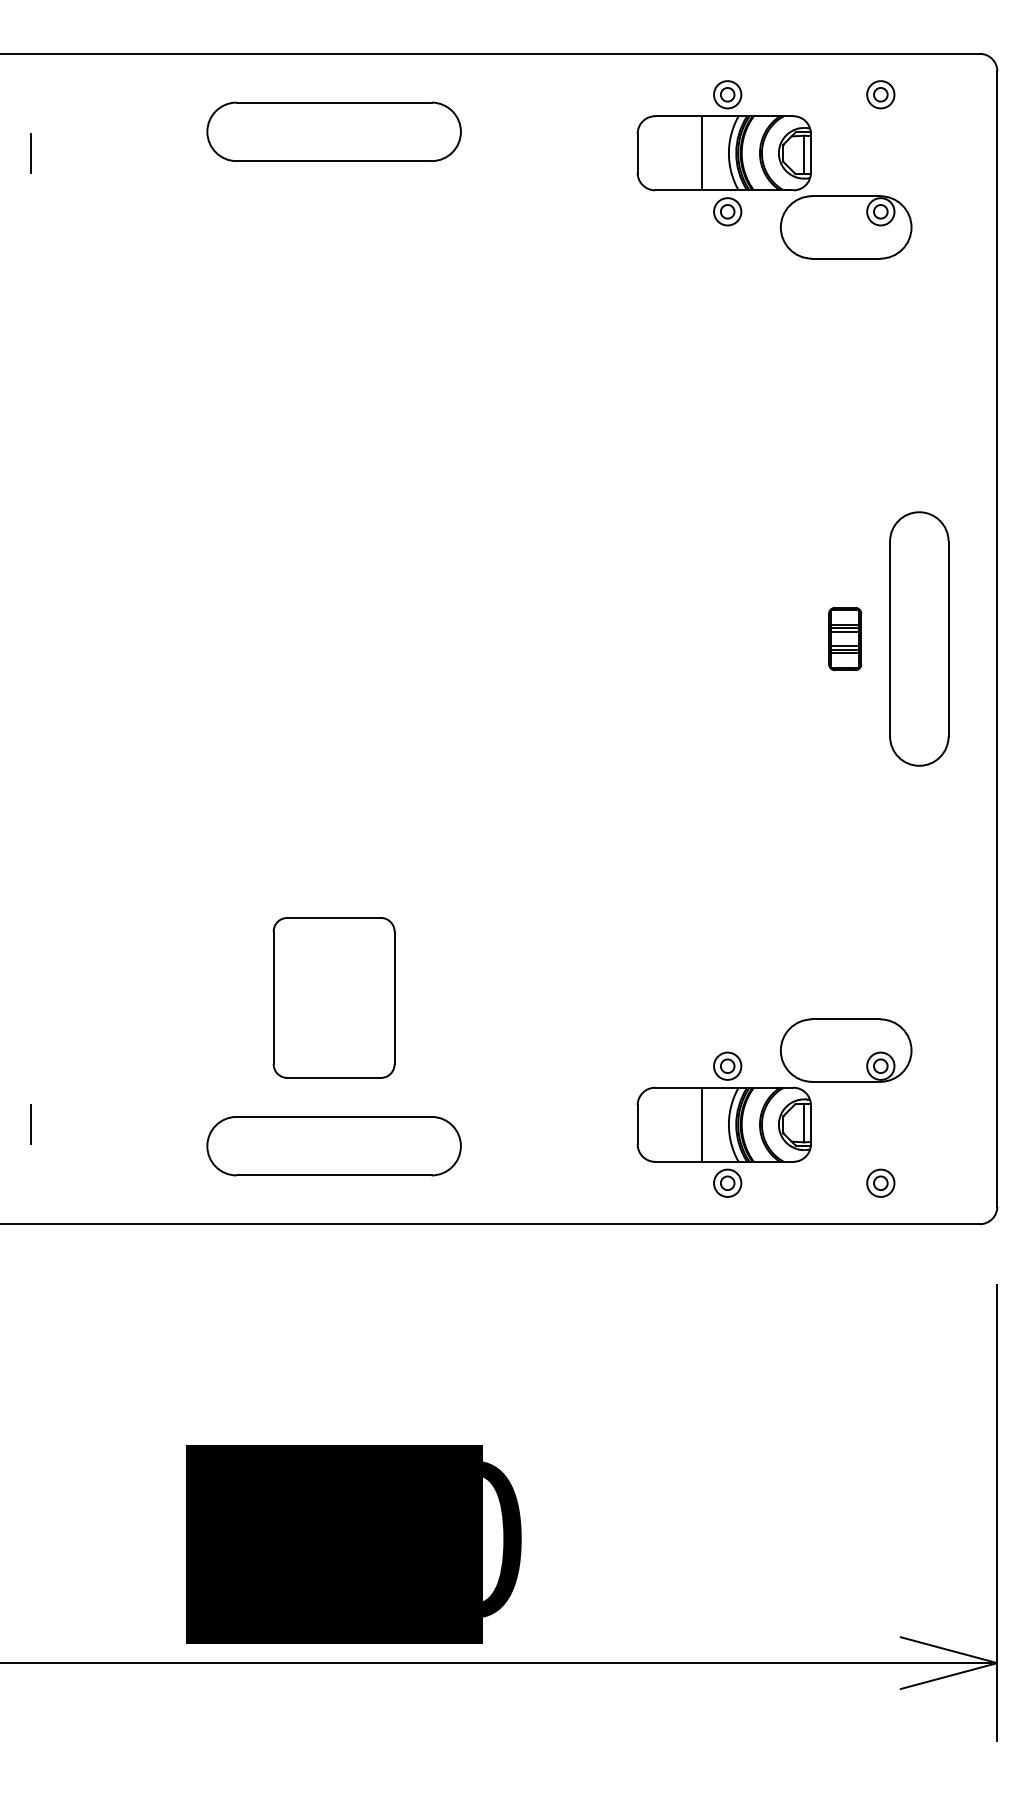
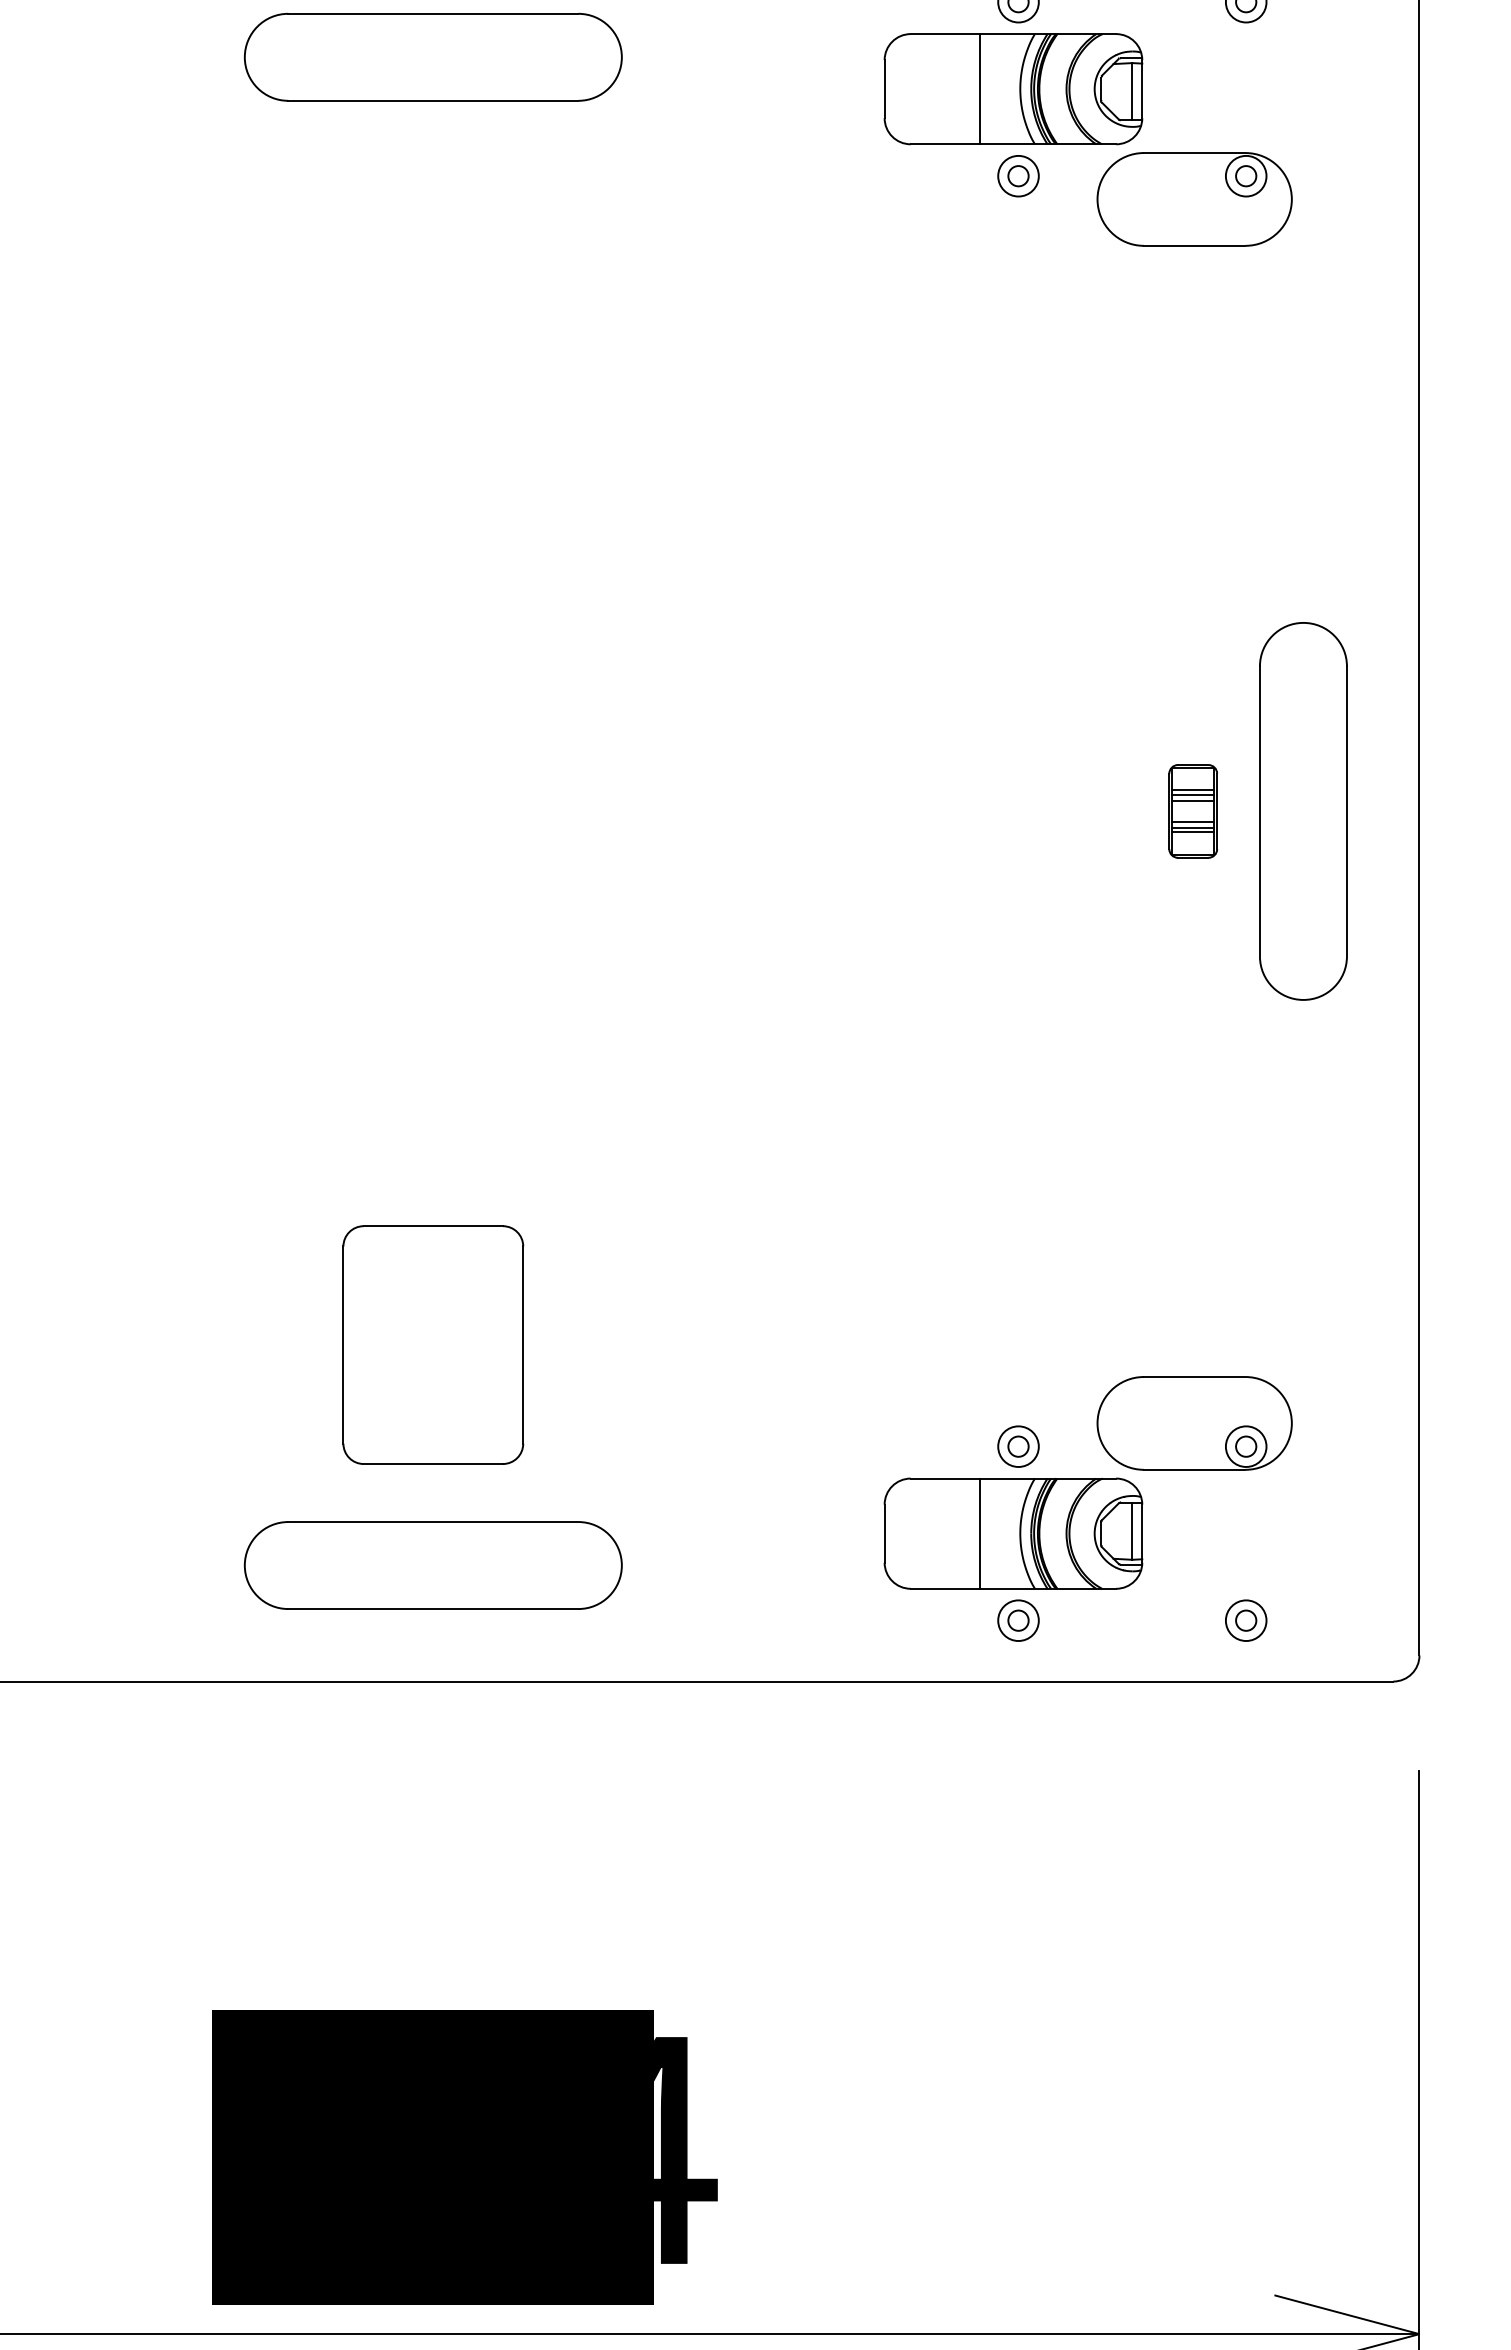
text: (504, 1539) -> (686, 2150), 680 -> 624

